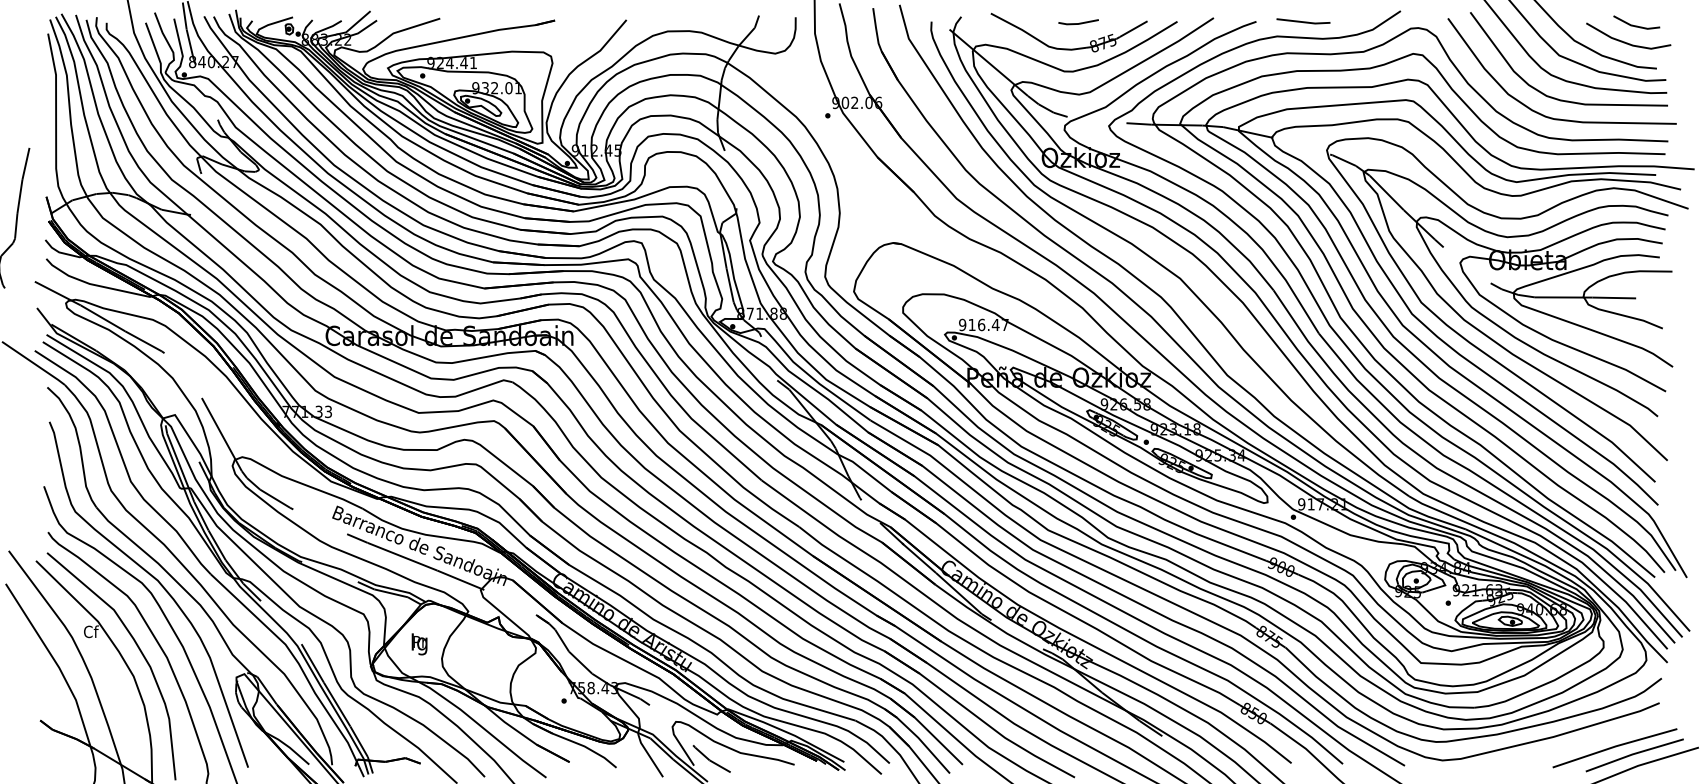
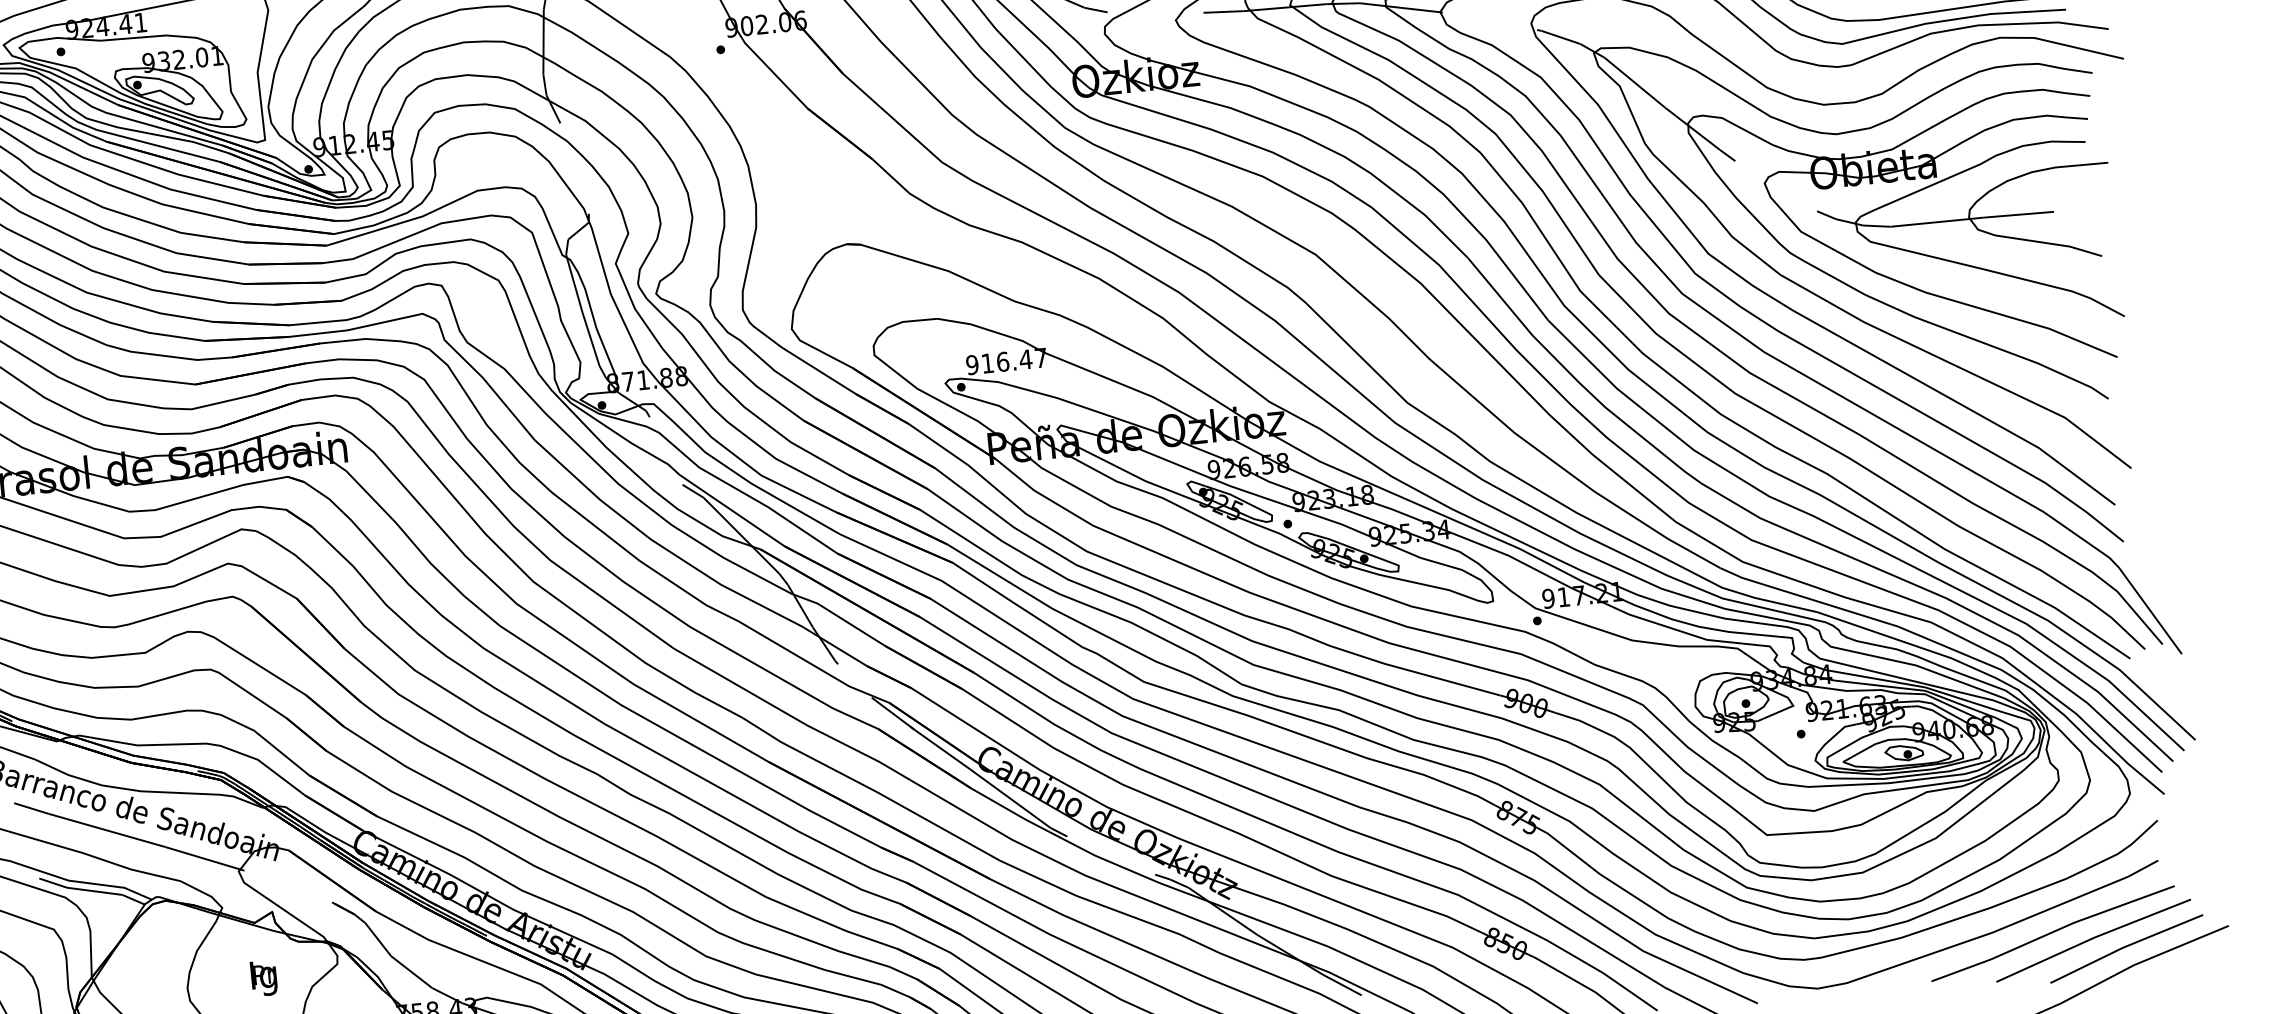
text: (419, 644) -> (263, 978), moved
line: (1590, 741) -> (2053, 933), added

